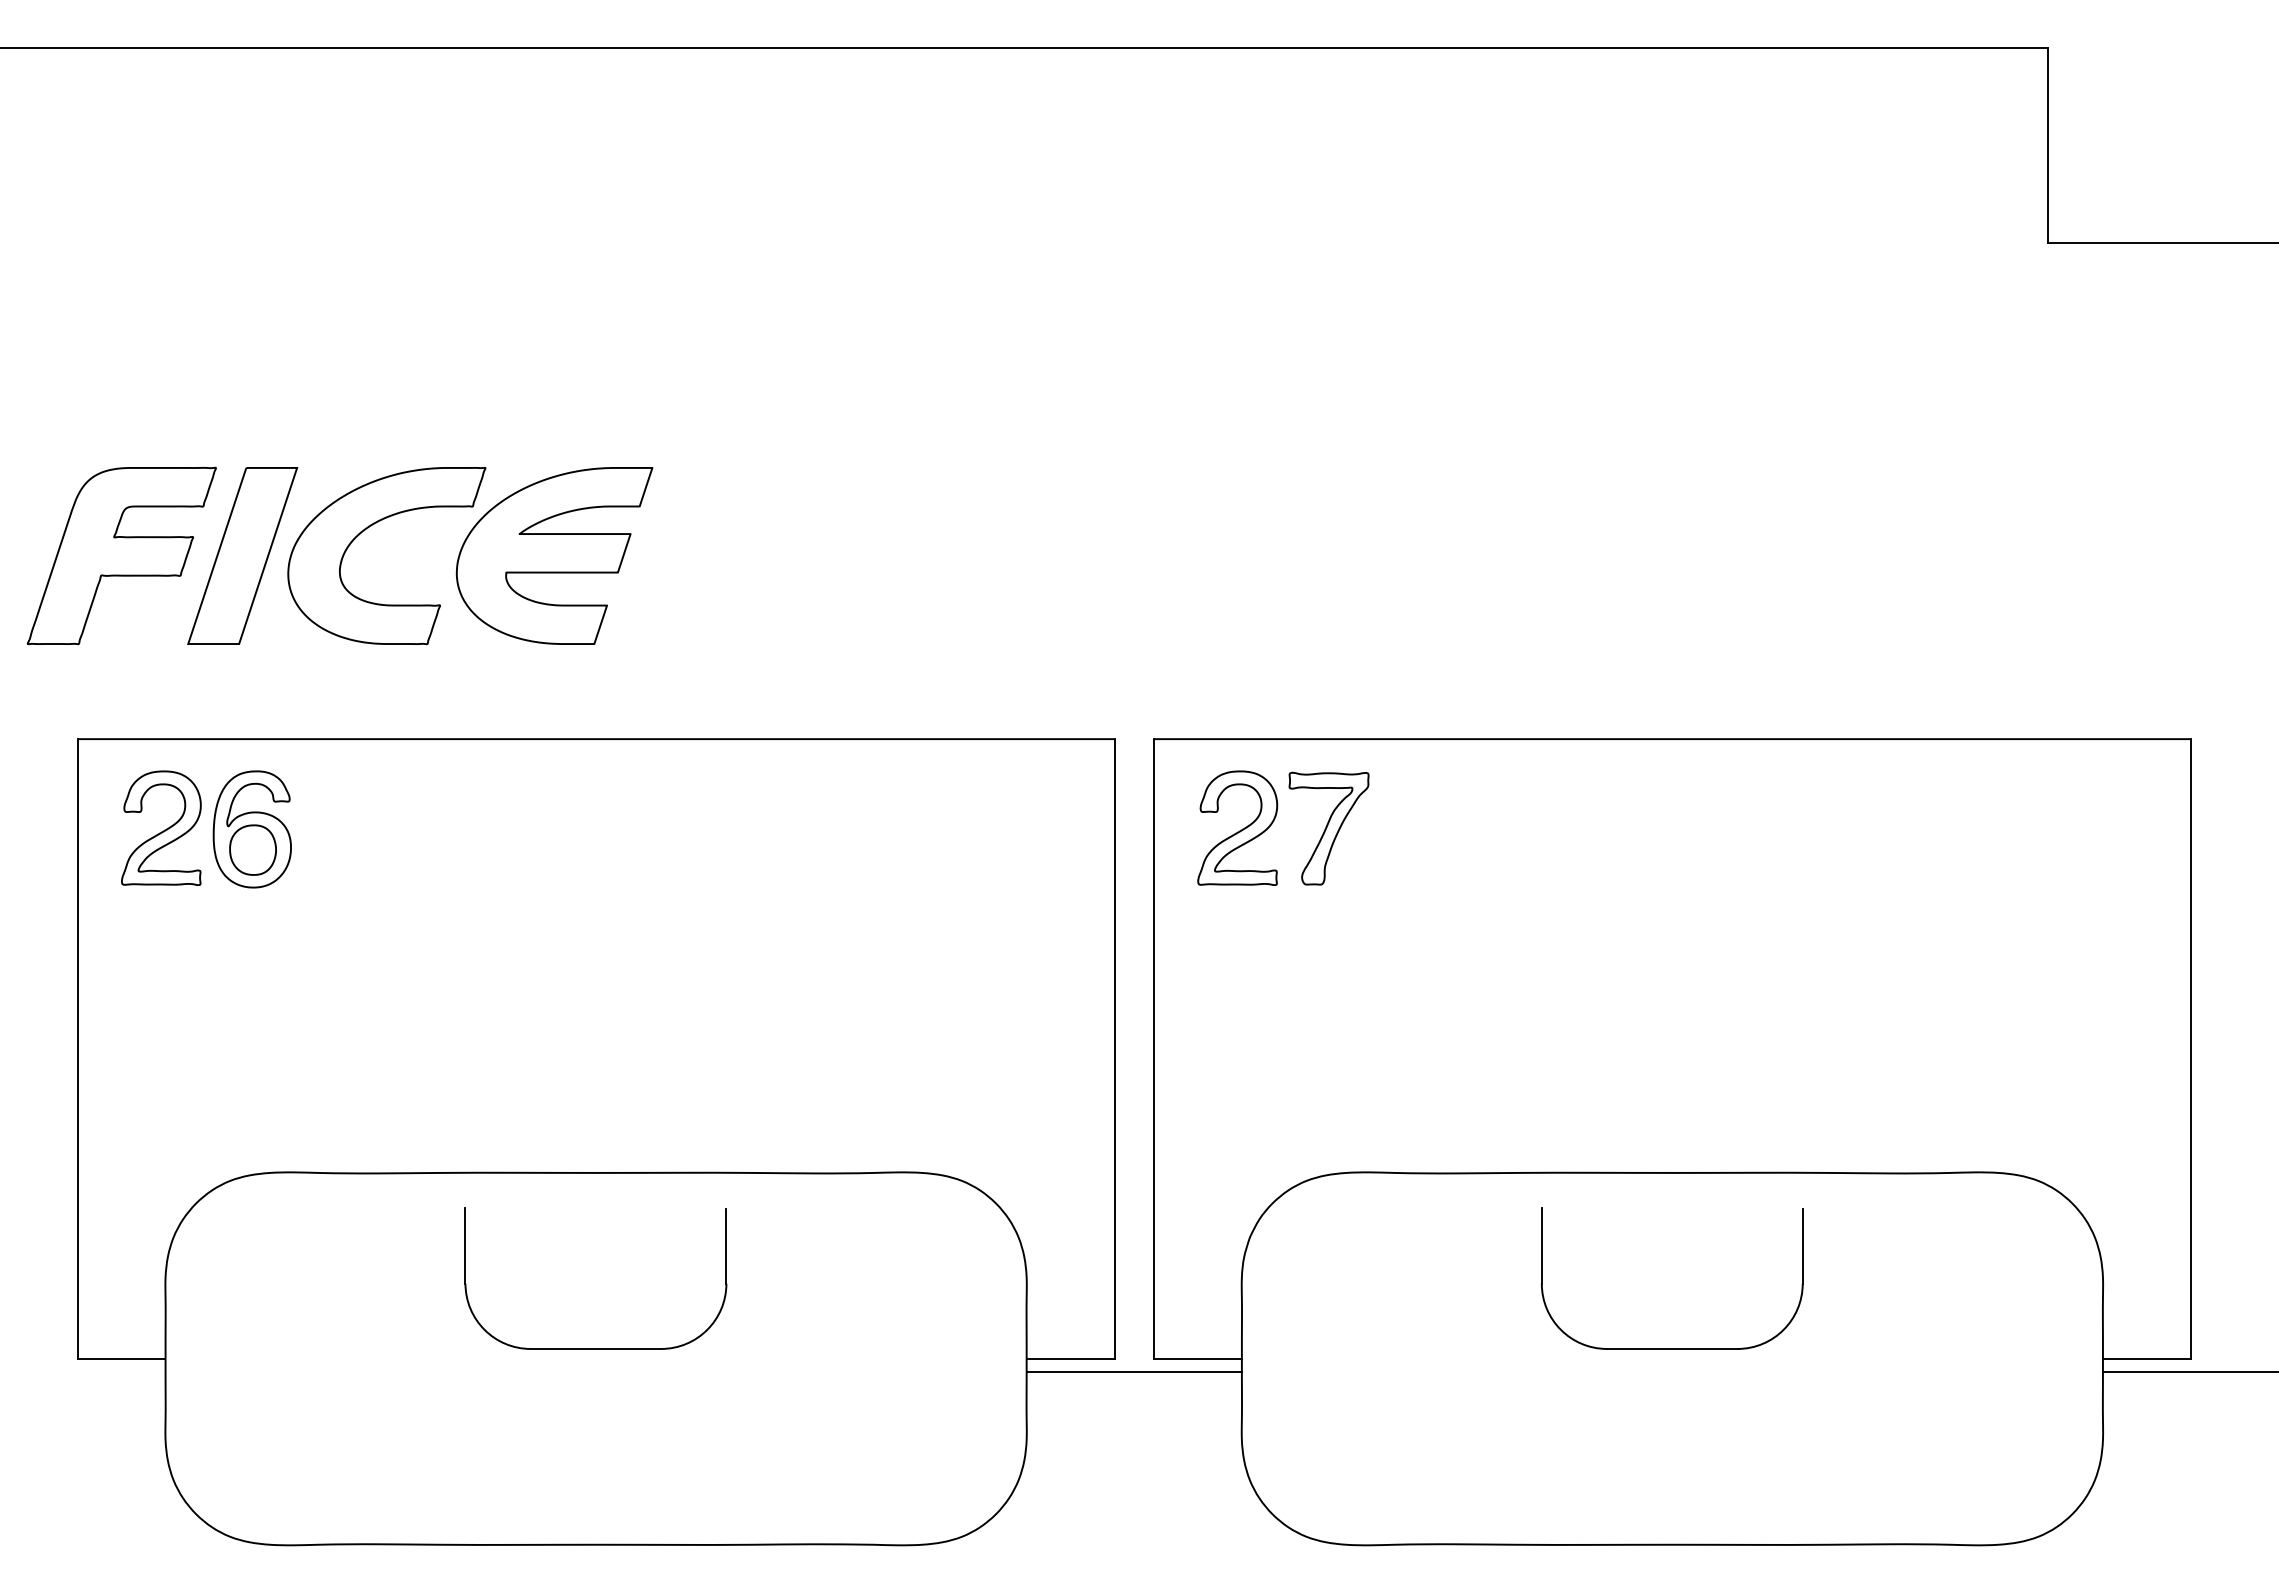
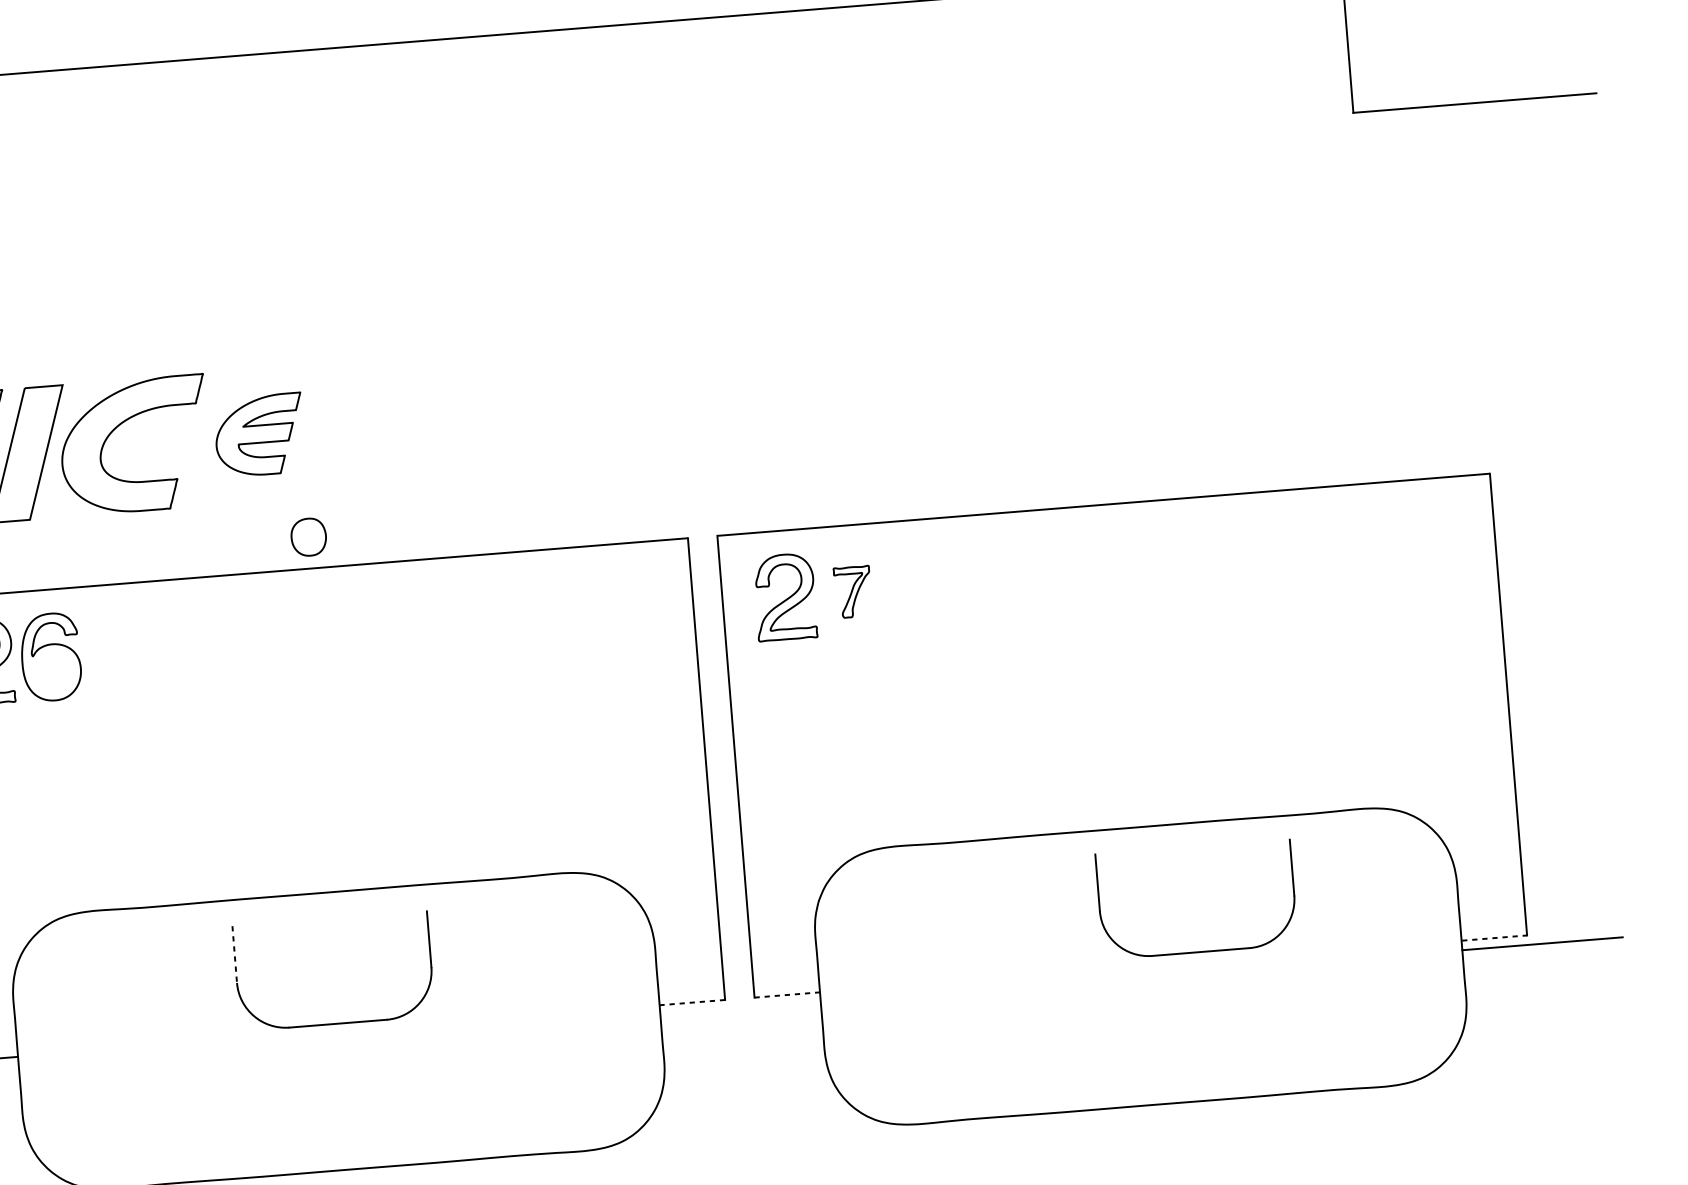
part: (554, 555) -> (259, 434), size x0.6
part: (1328, 828) -> (852, 591), size x0.6
part: (252, 849) -> (308, 536), moved
line: (465, 1246) -> (234, 955), solid -> dashed
part: (1671, 1348) -> (1200, 951), moved
line: (1070, 1358) -> (692, 1002), solid -> dashed
line: (1197, 1358) -> (786, 994), solid -> dashed
line: (2147, 1358) -> (1494, 937), solid -> dashed
line: (1133, 1371) -> (740, 1008), removed

